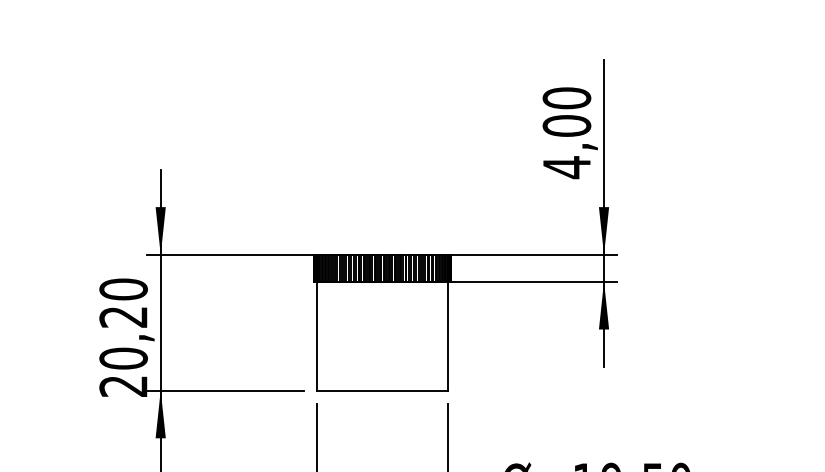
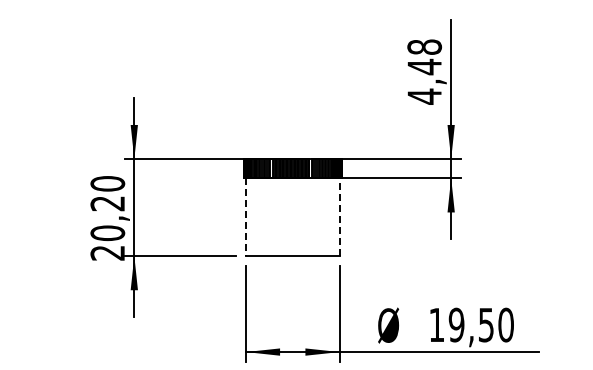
text: (566, 112) -> (424, 57), 4,00 -> 4,48
line: (316, 336) -> (245, 217), solid -> dashed
line: (447, 336) -> (339, 217), solid -> dashed

